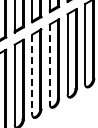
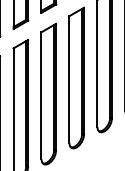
line: (49, 65) -> (68, 81), dashed -> solid
line: (32, 75) -> (41, 97), dashed -> solid

